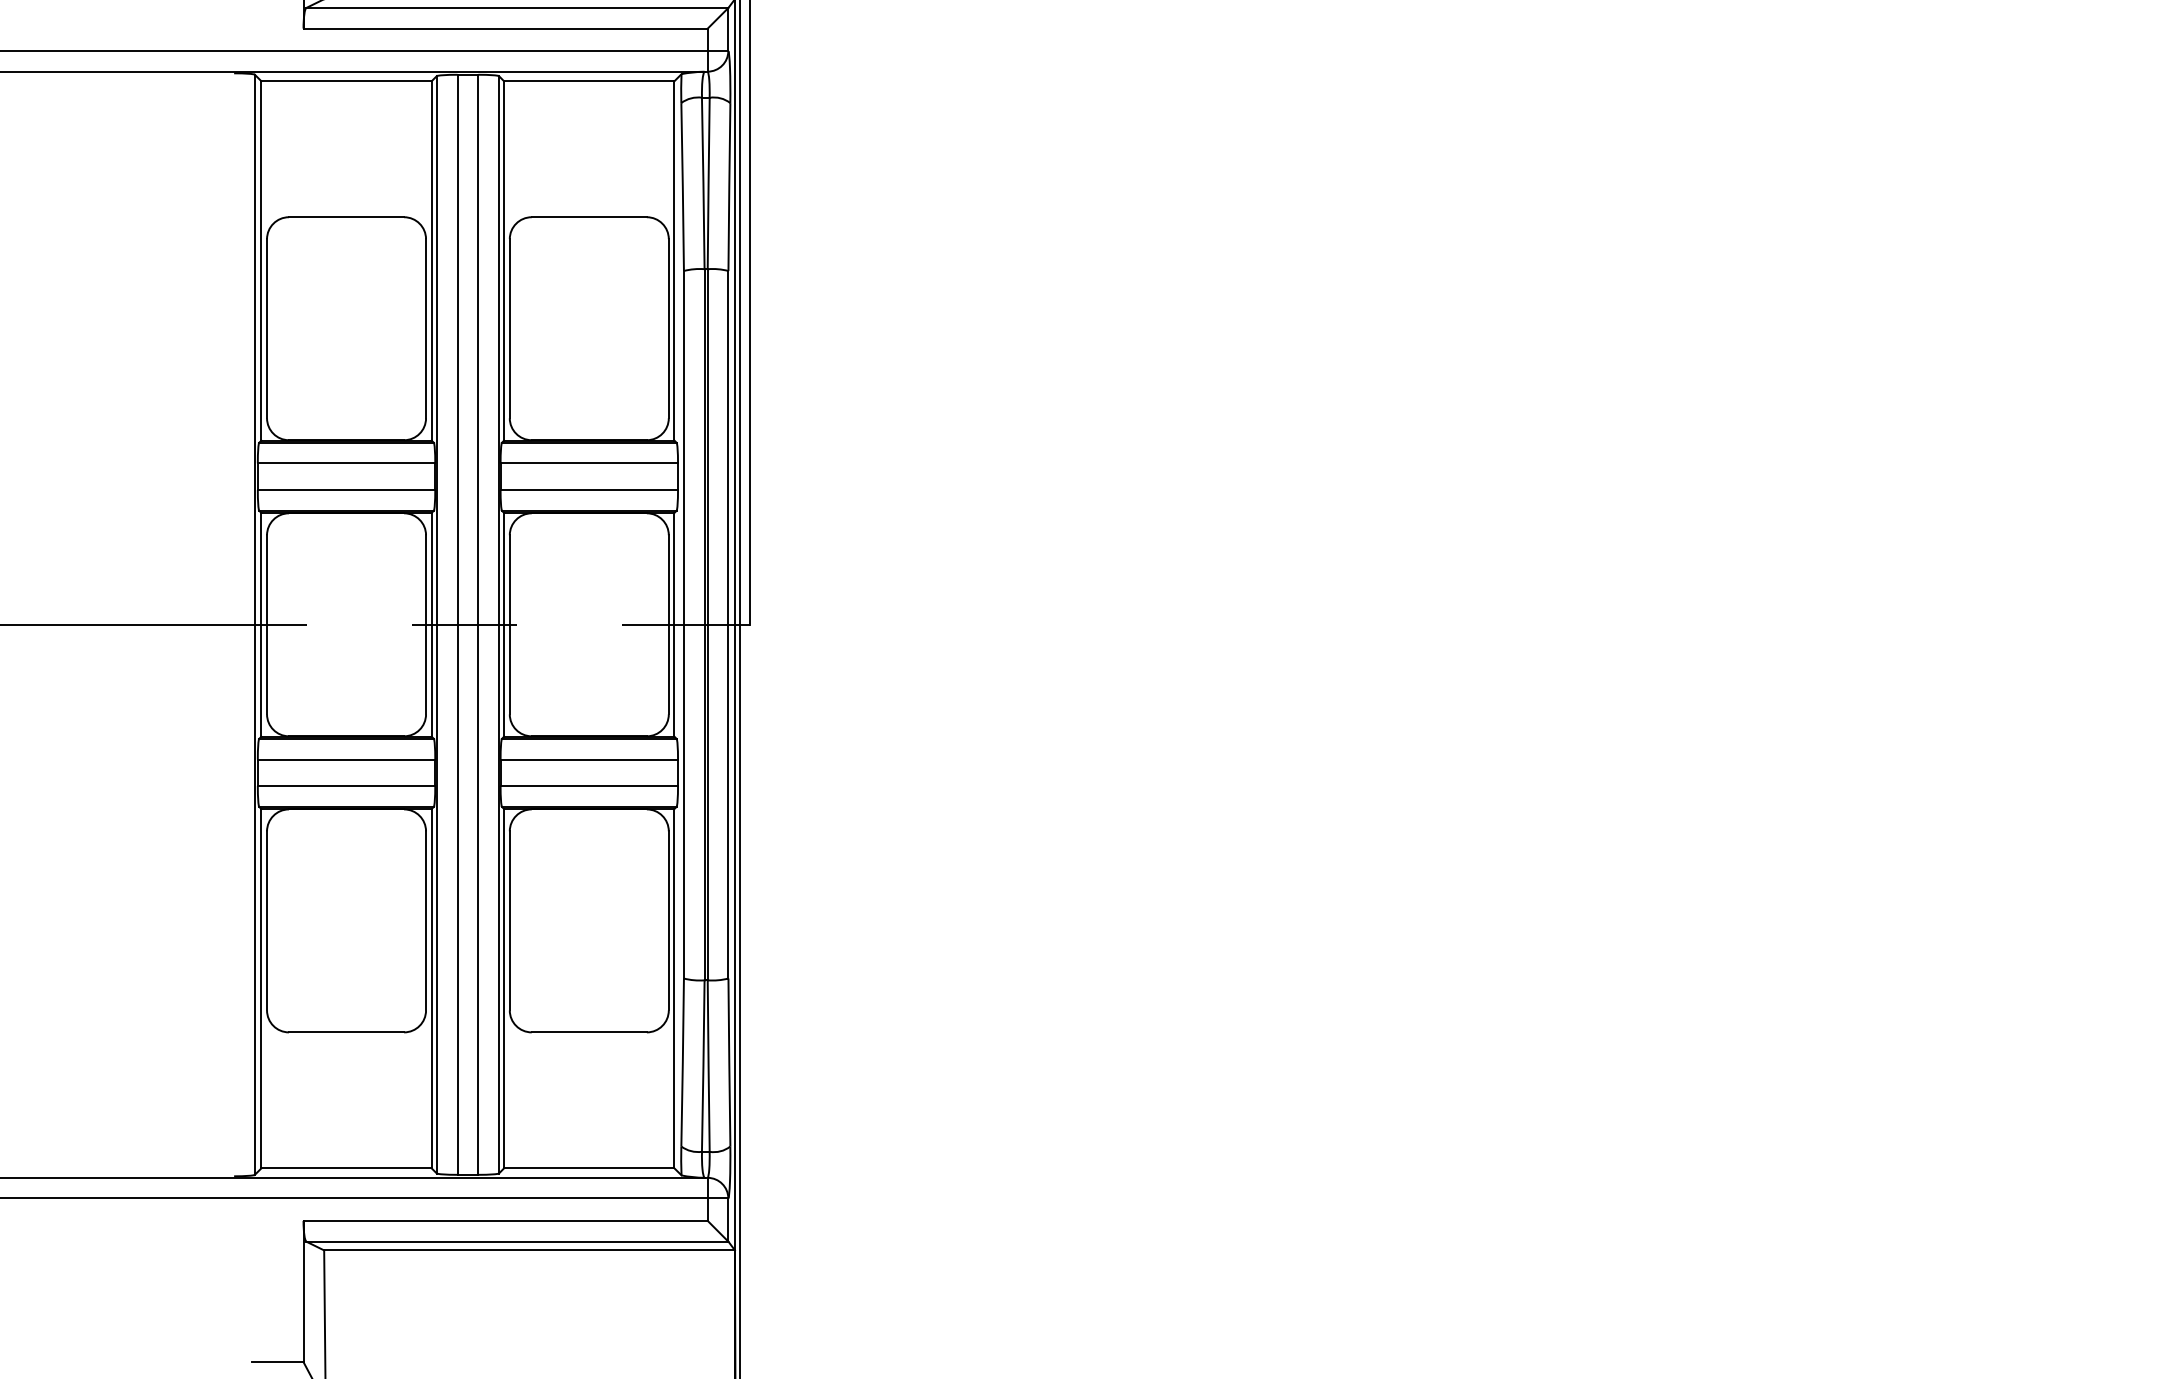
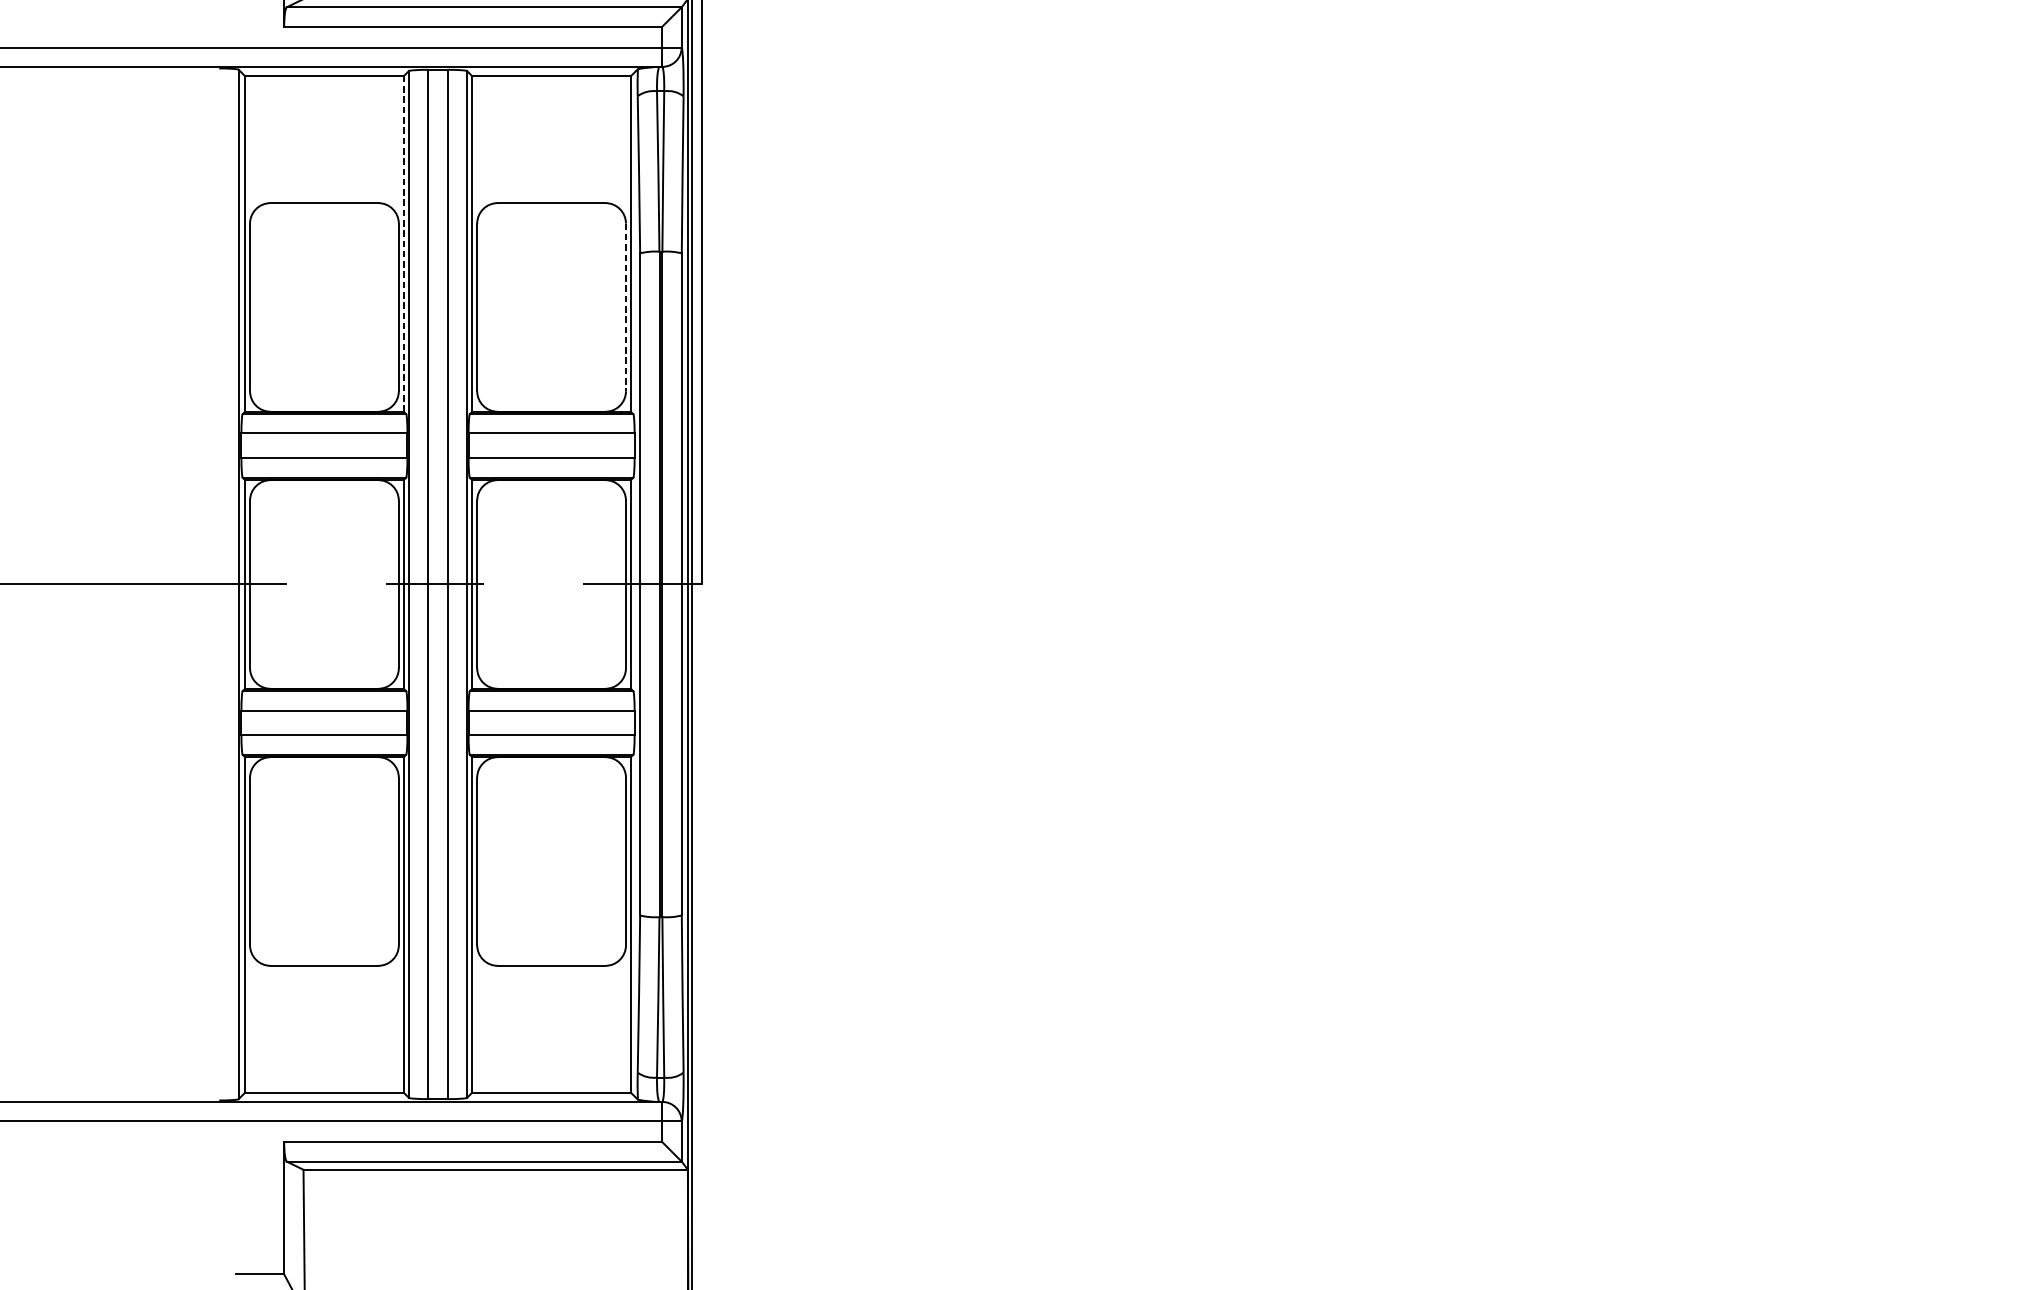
line: (431, 260) -> (403, 243), solid -> dashed
line: (668, 328) -> (625, 307), solid -> dashed

